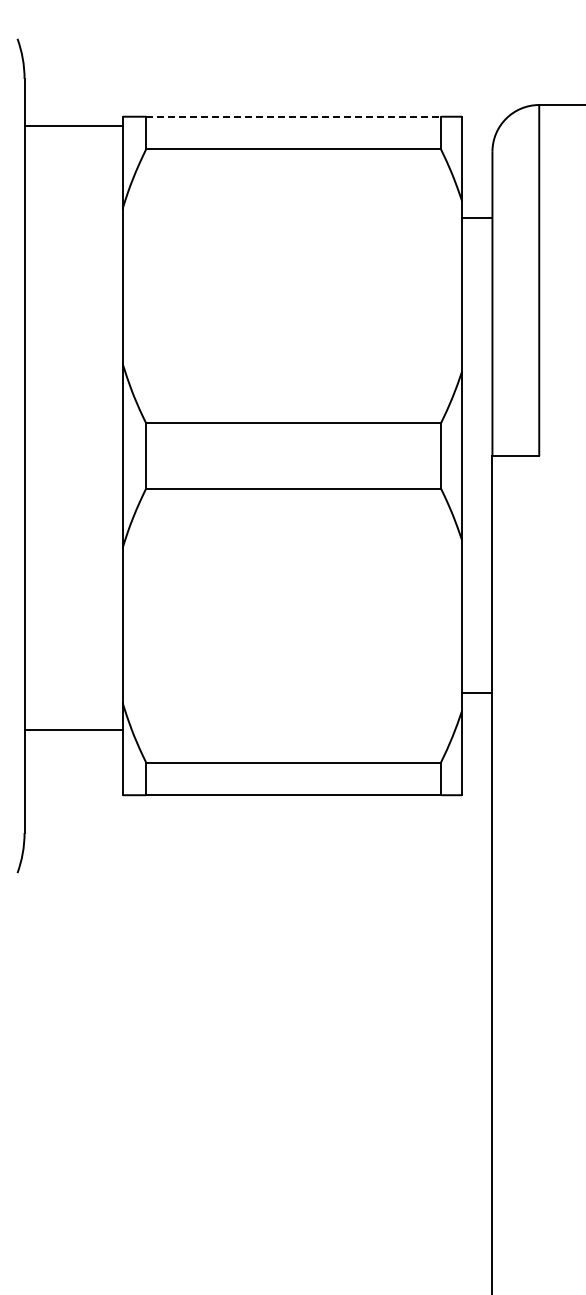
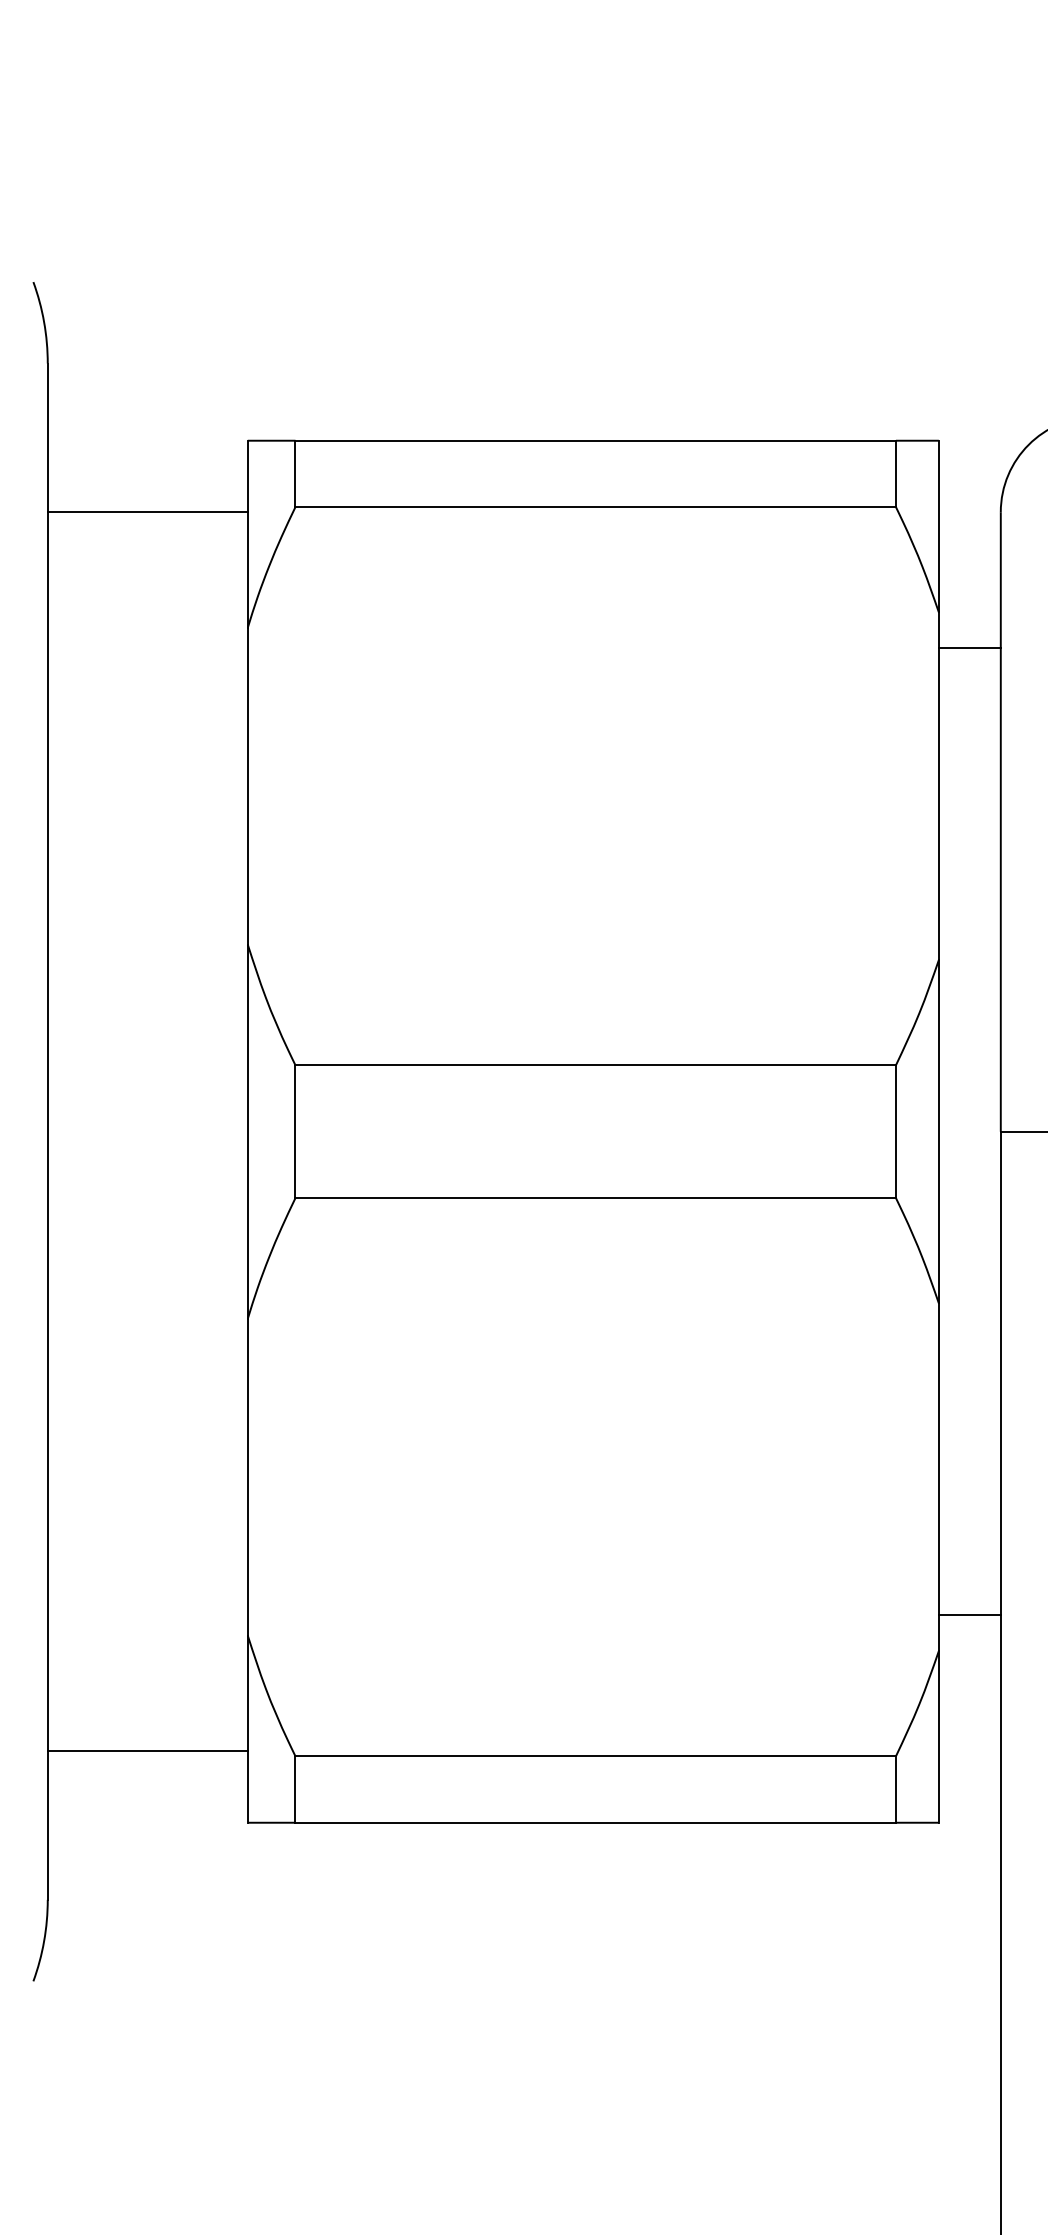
line: (294, 116) -> (597, 440), dashed -> solid
line: (73, 125) -> (147, 511), moved
line: (73, 730) -> (147, 1752), moved

